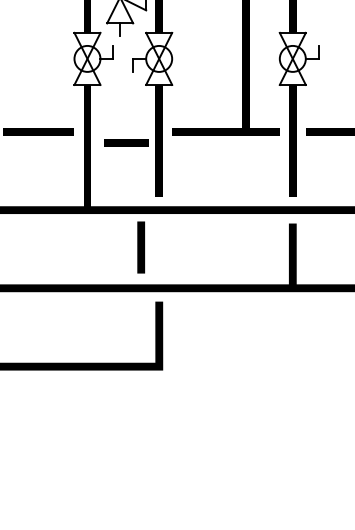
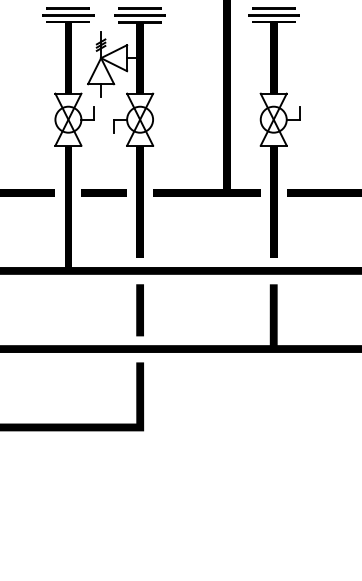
line: (125, 142) -> (103, 192), moved
line: (140, 247) -> (139, 310), moved

